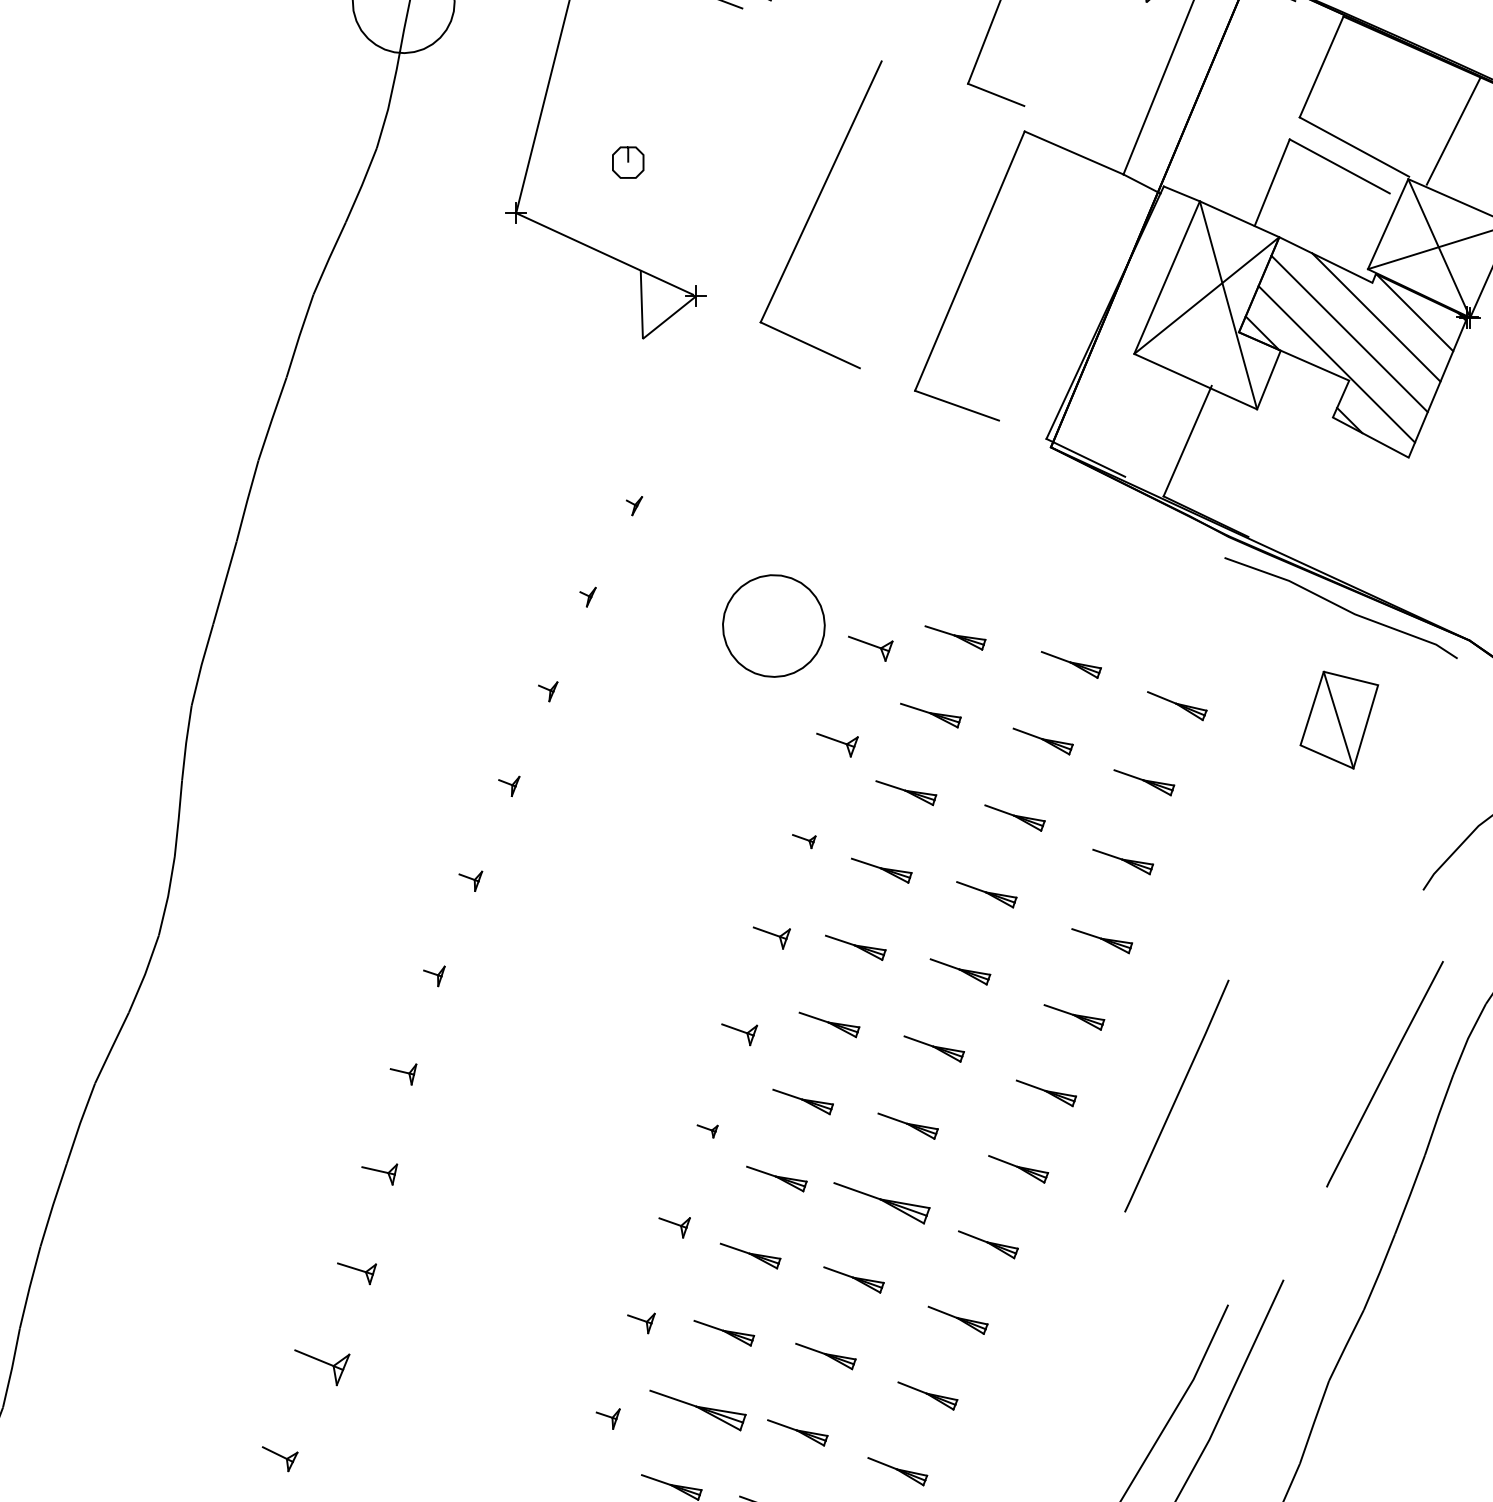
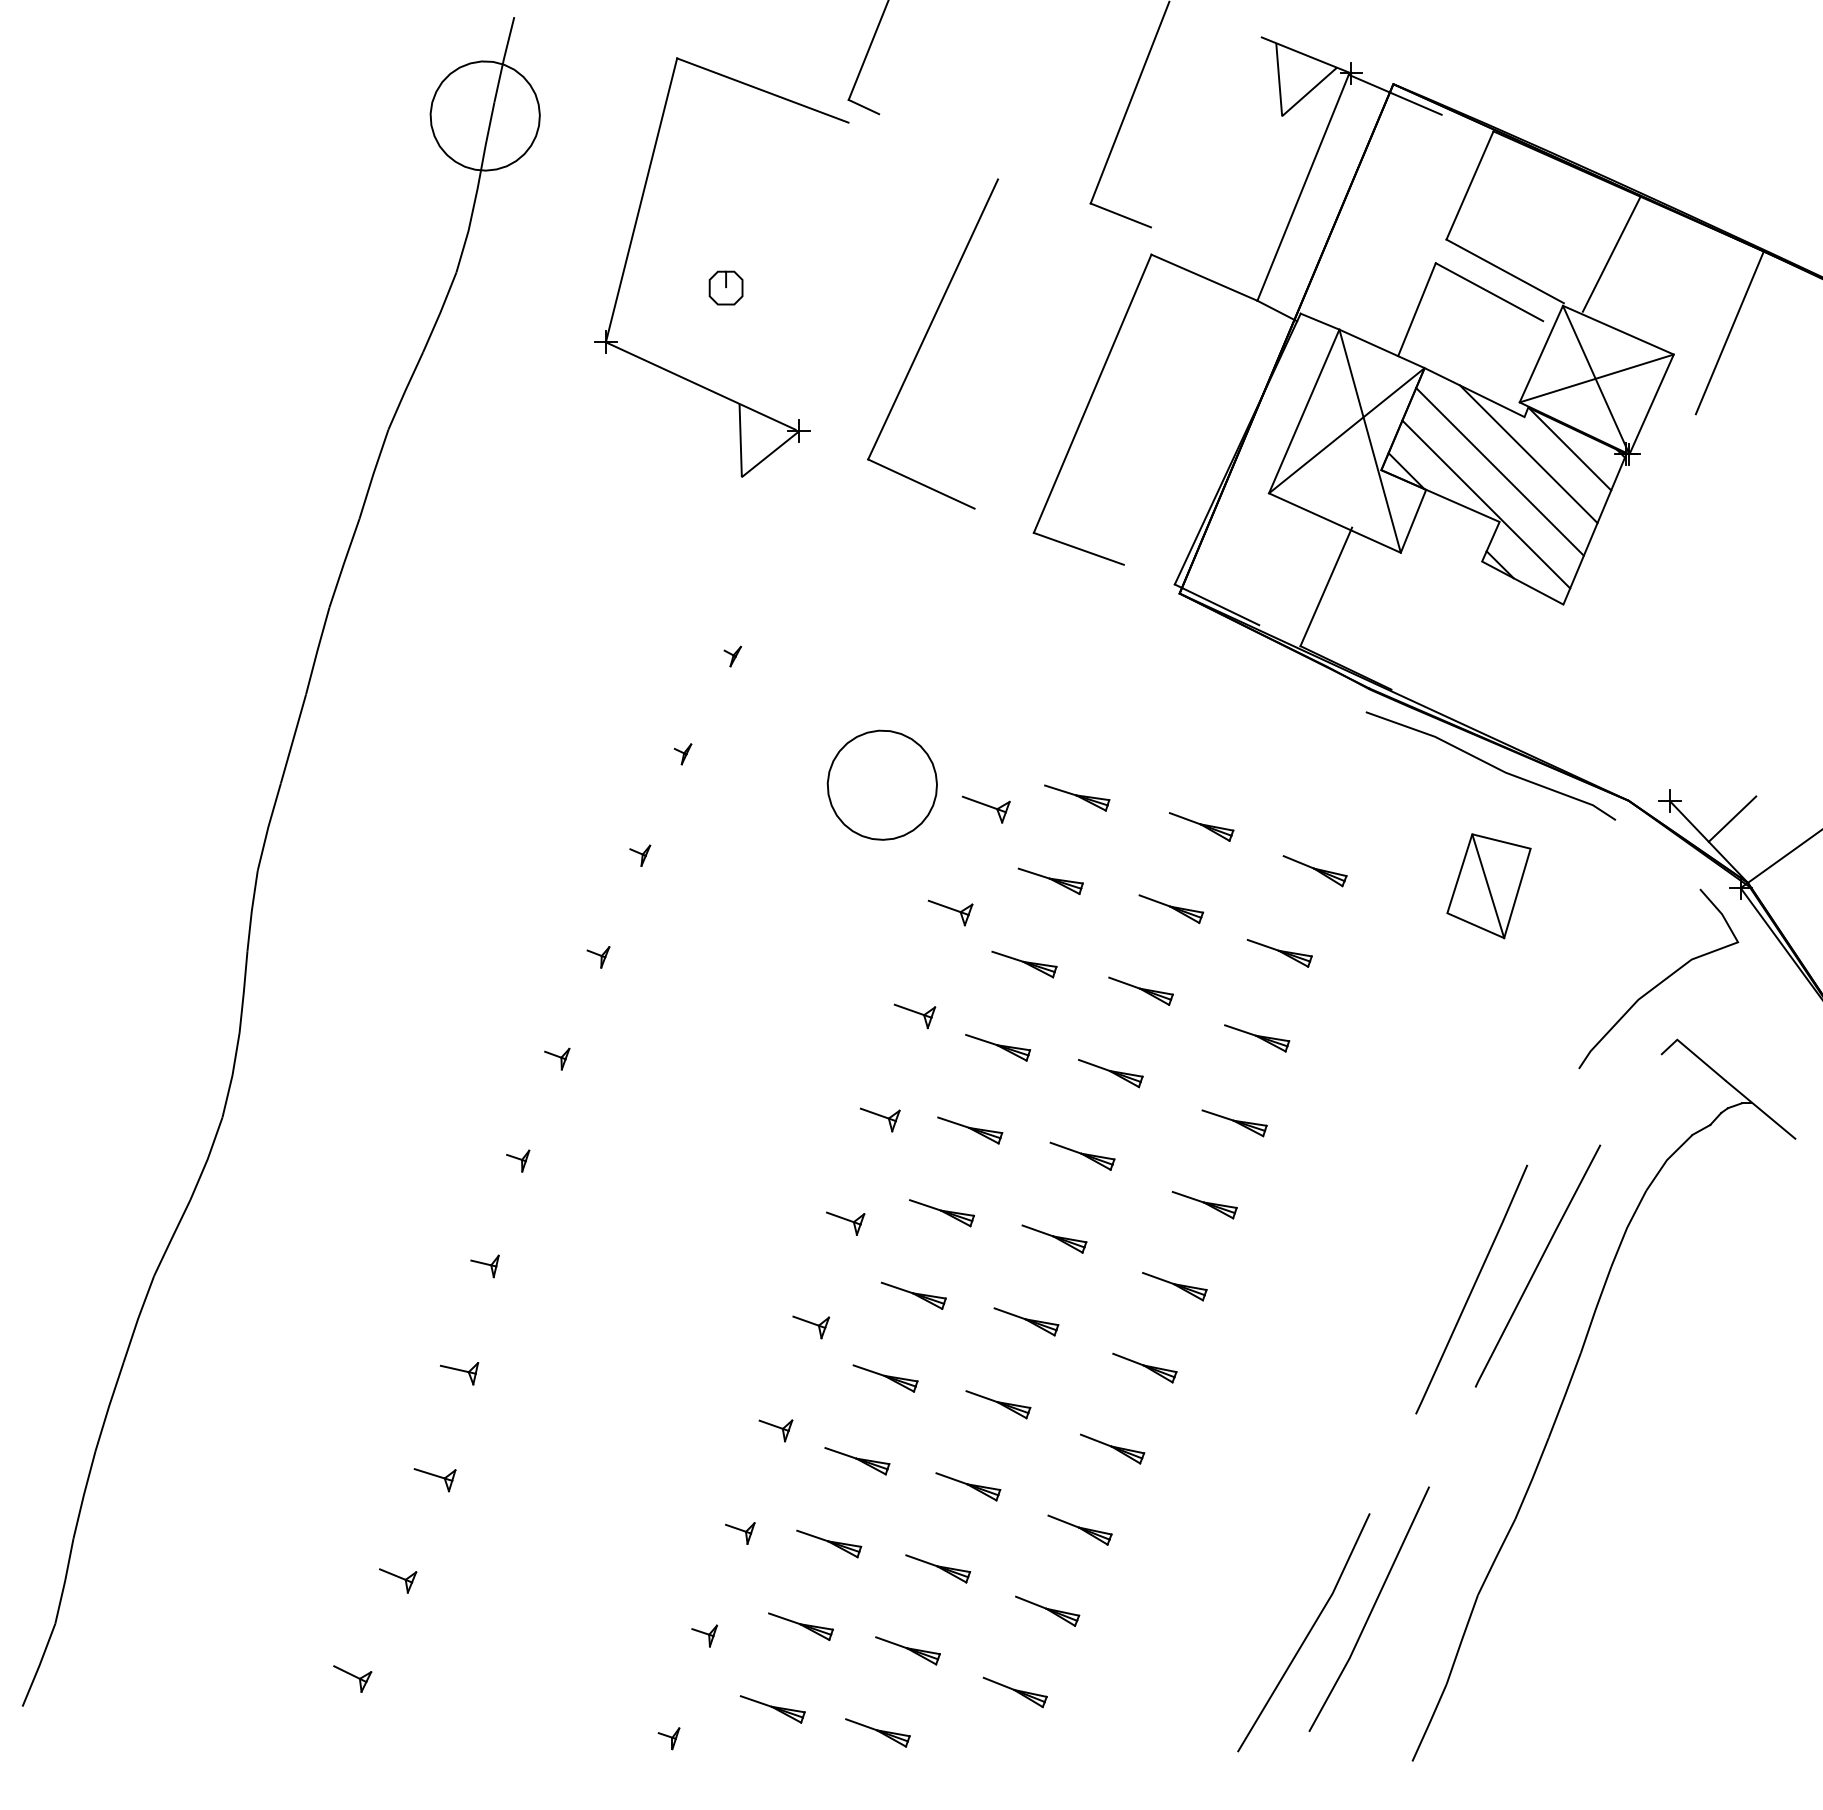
part: (803, 841) -> (914, 1016), size x1.67
line: (1176, 1096) -> (1471, 1289), moved
part: (707, 1131) -> (811, 1327), size x1.67
part: (882, 1203) -> (998, 1404), size x0.62
part: (322, 1367) -> (398, 1580), size x0.62
part: (697, 1410) -> (800, 1626), size x0.62

